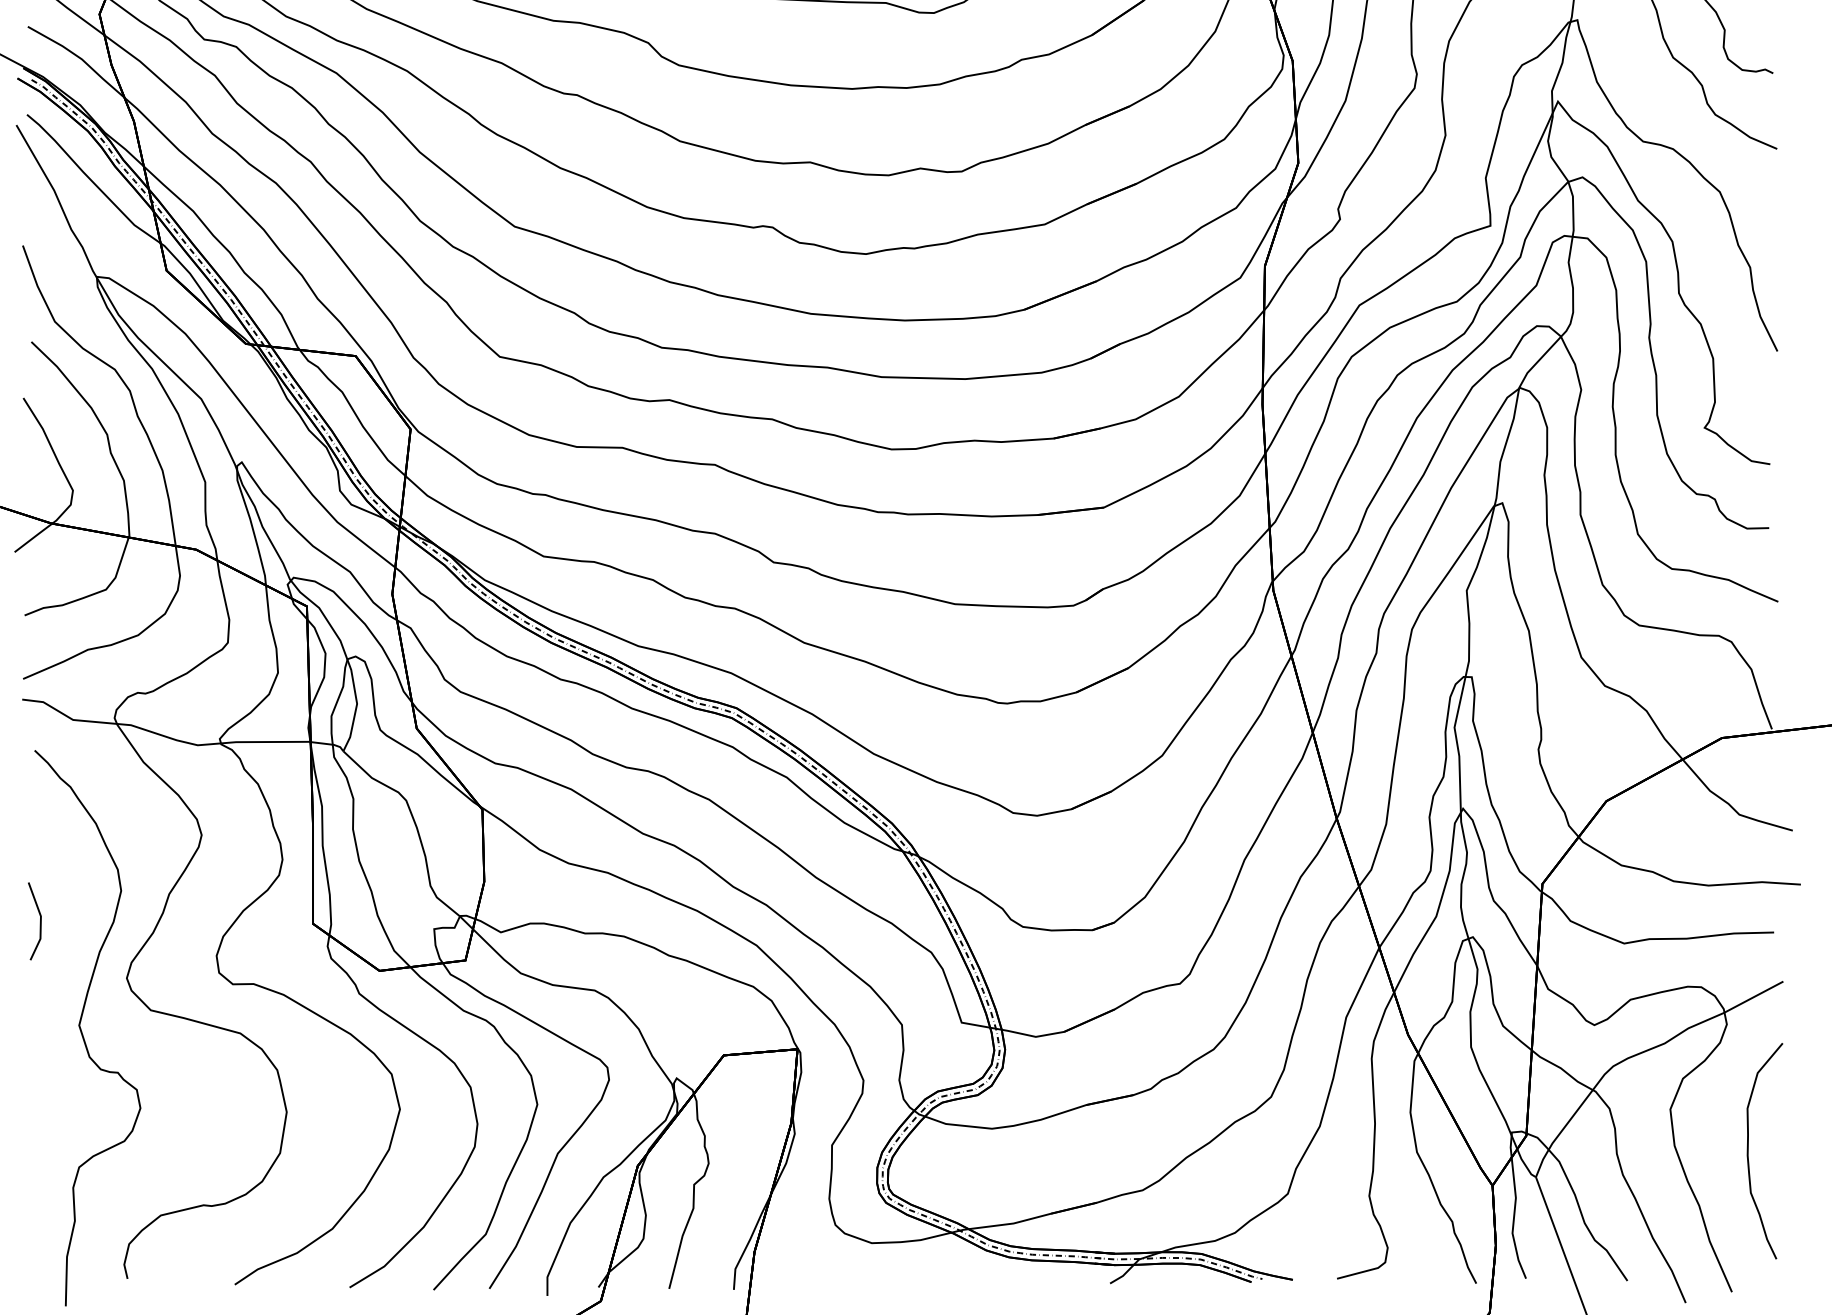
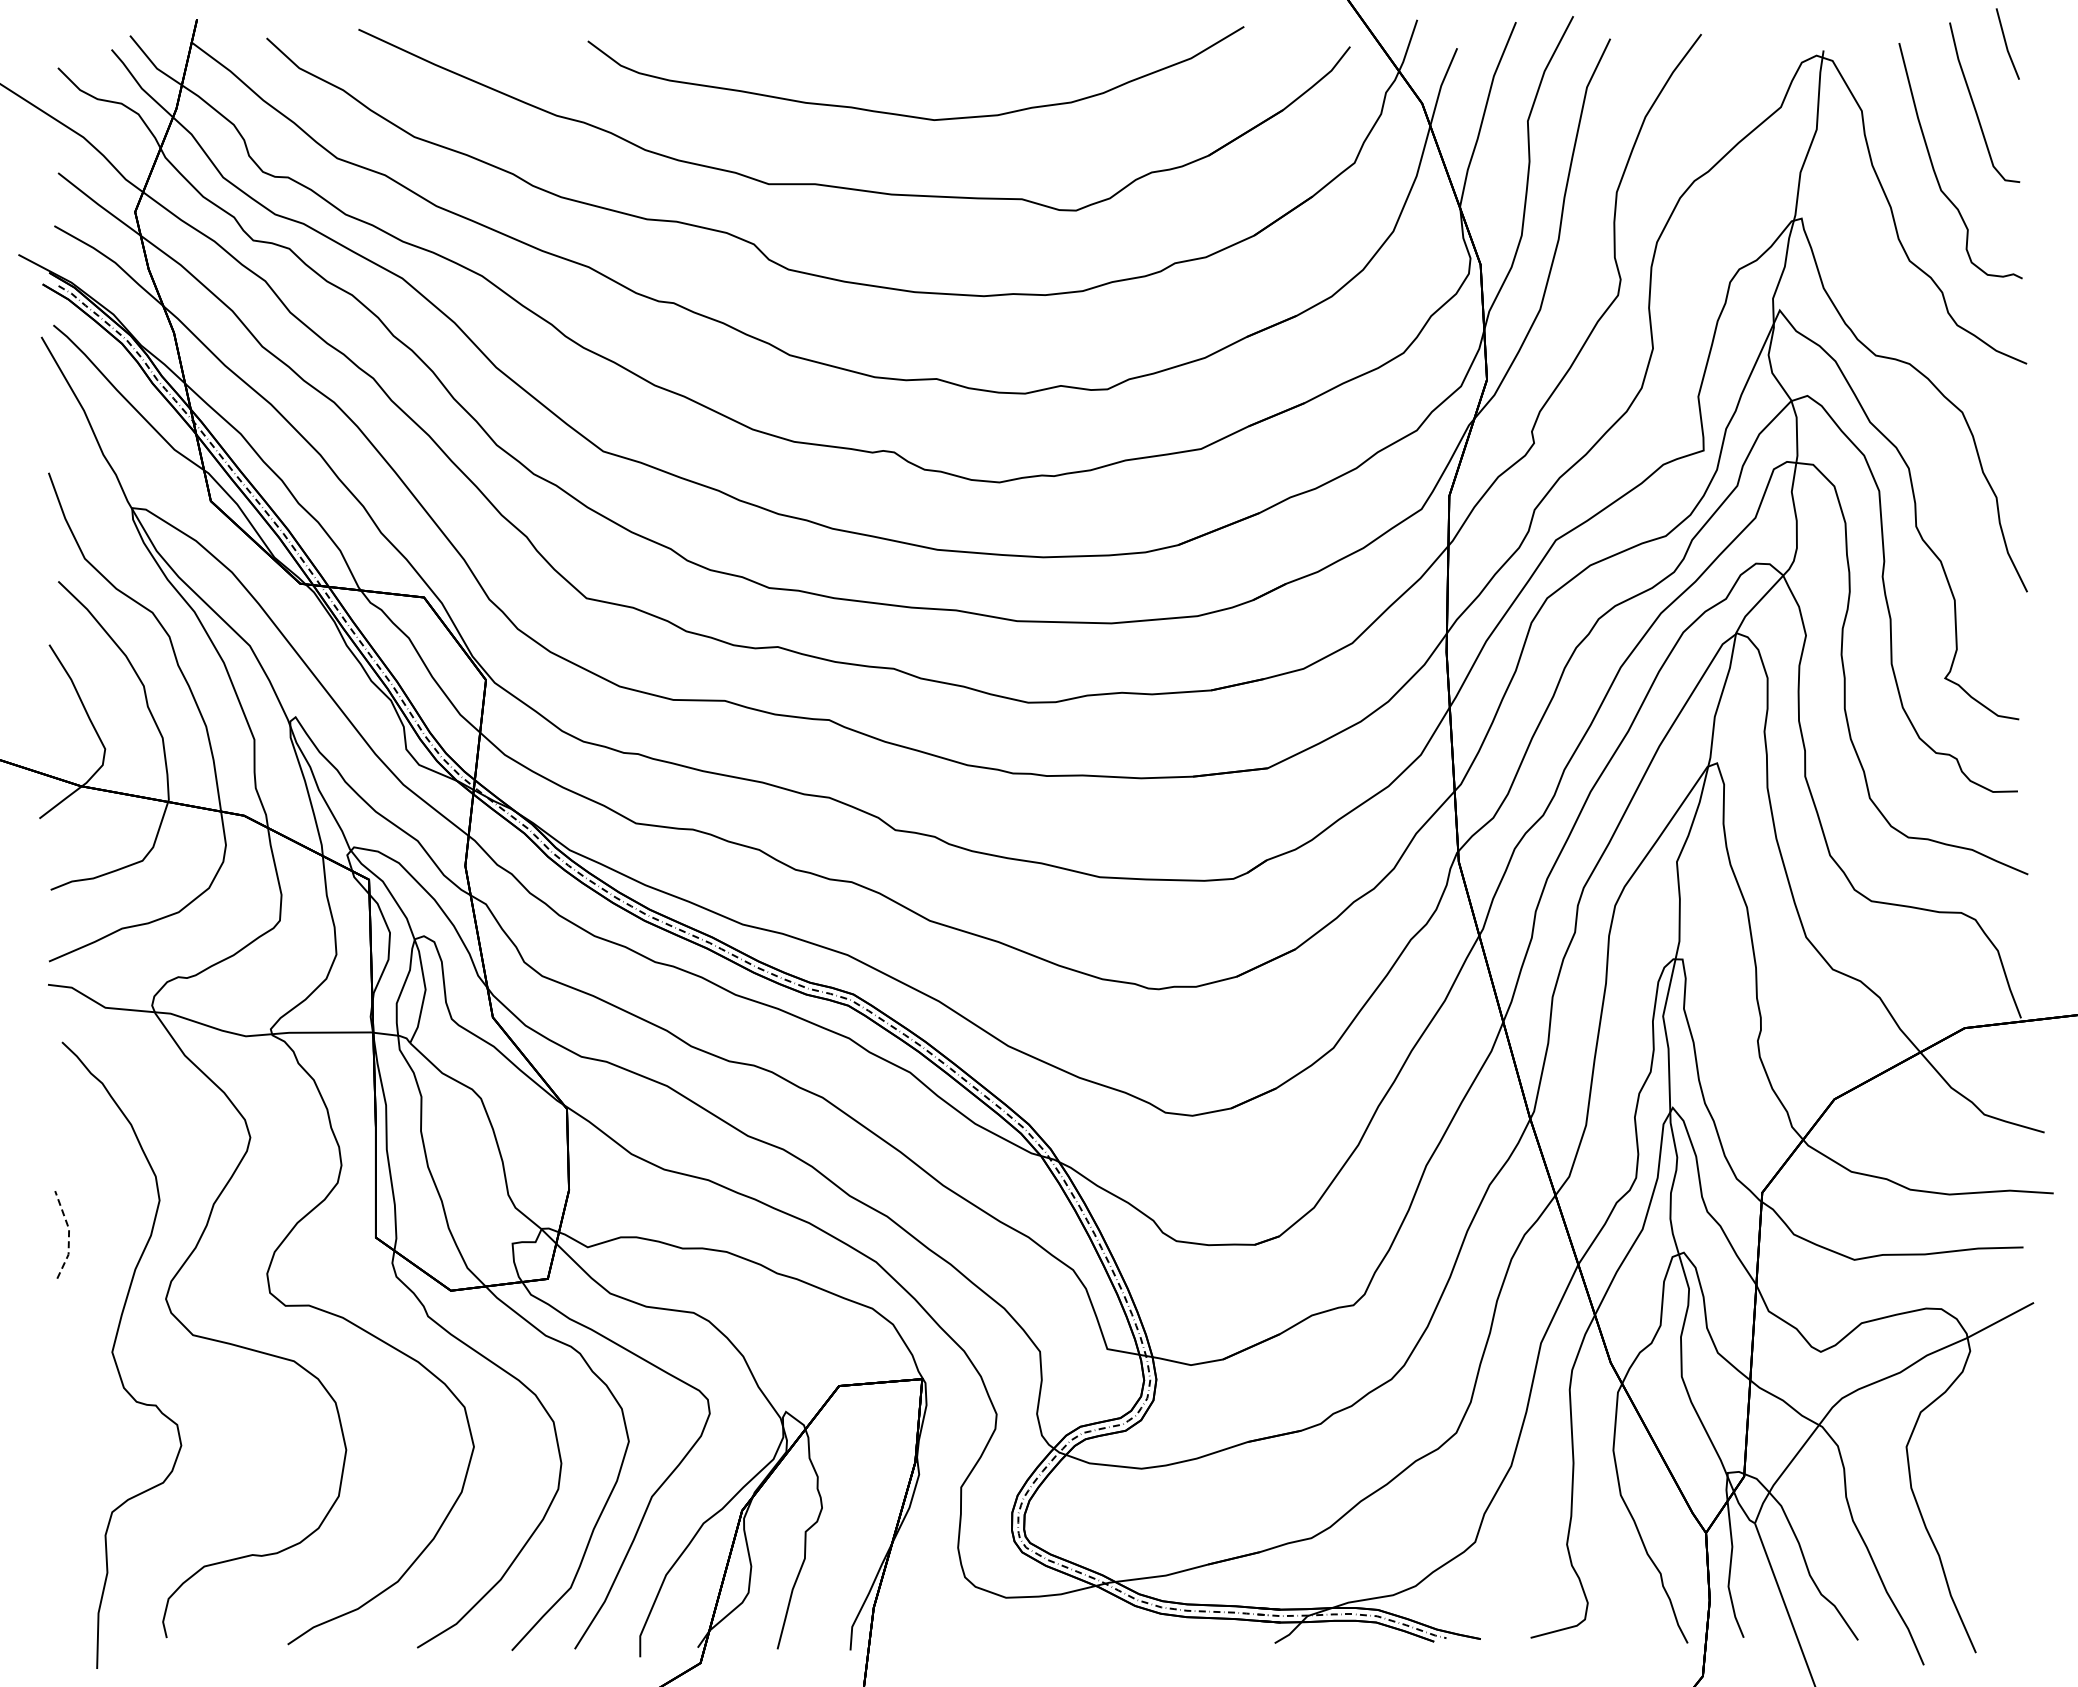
line: (41, 921) -> (69, 1235), solid -> dashed
curve: (1748, 1150) -> (1994, 1493), removed

